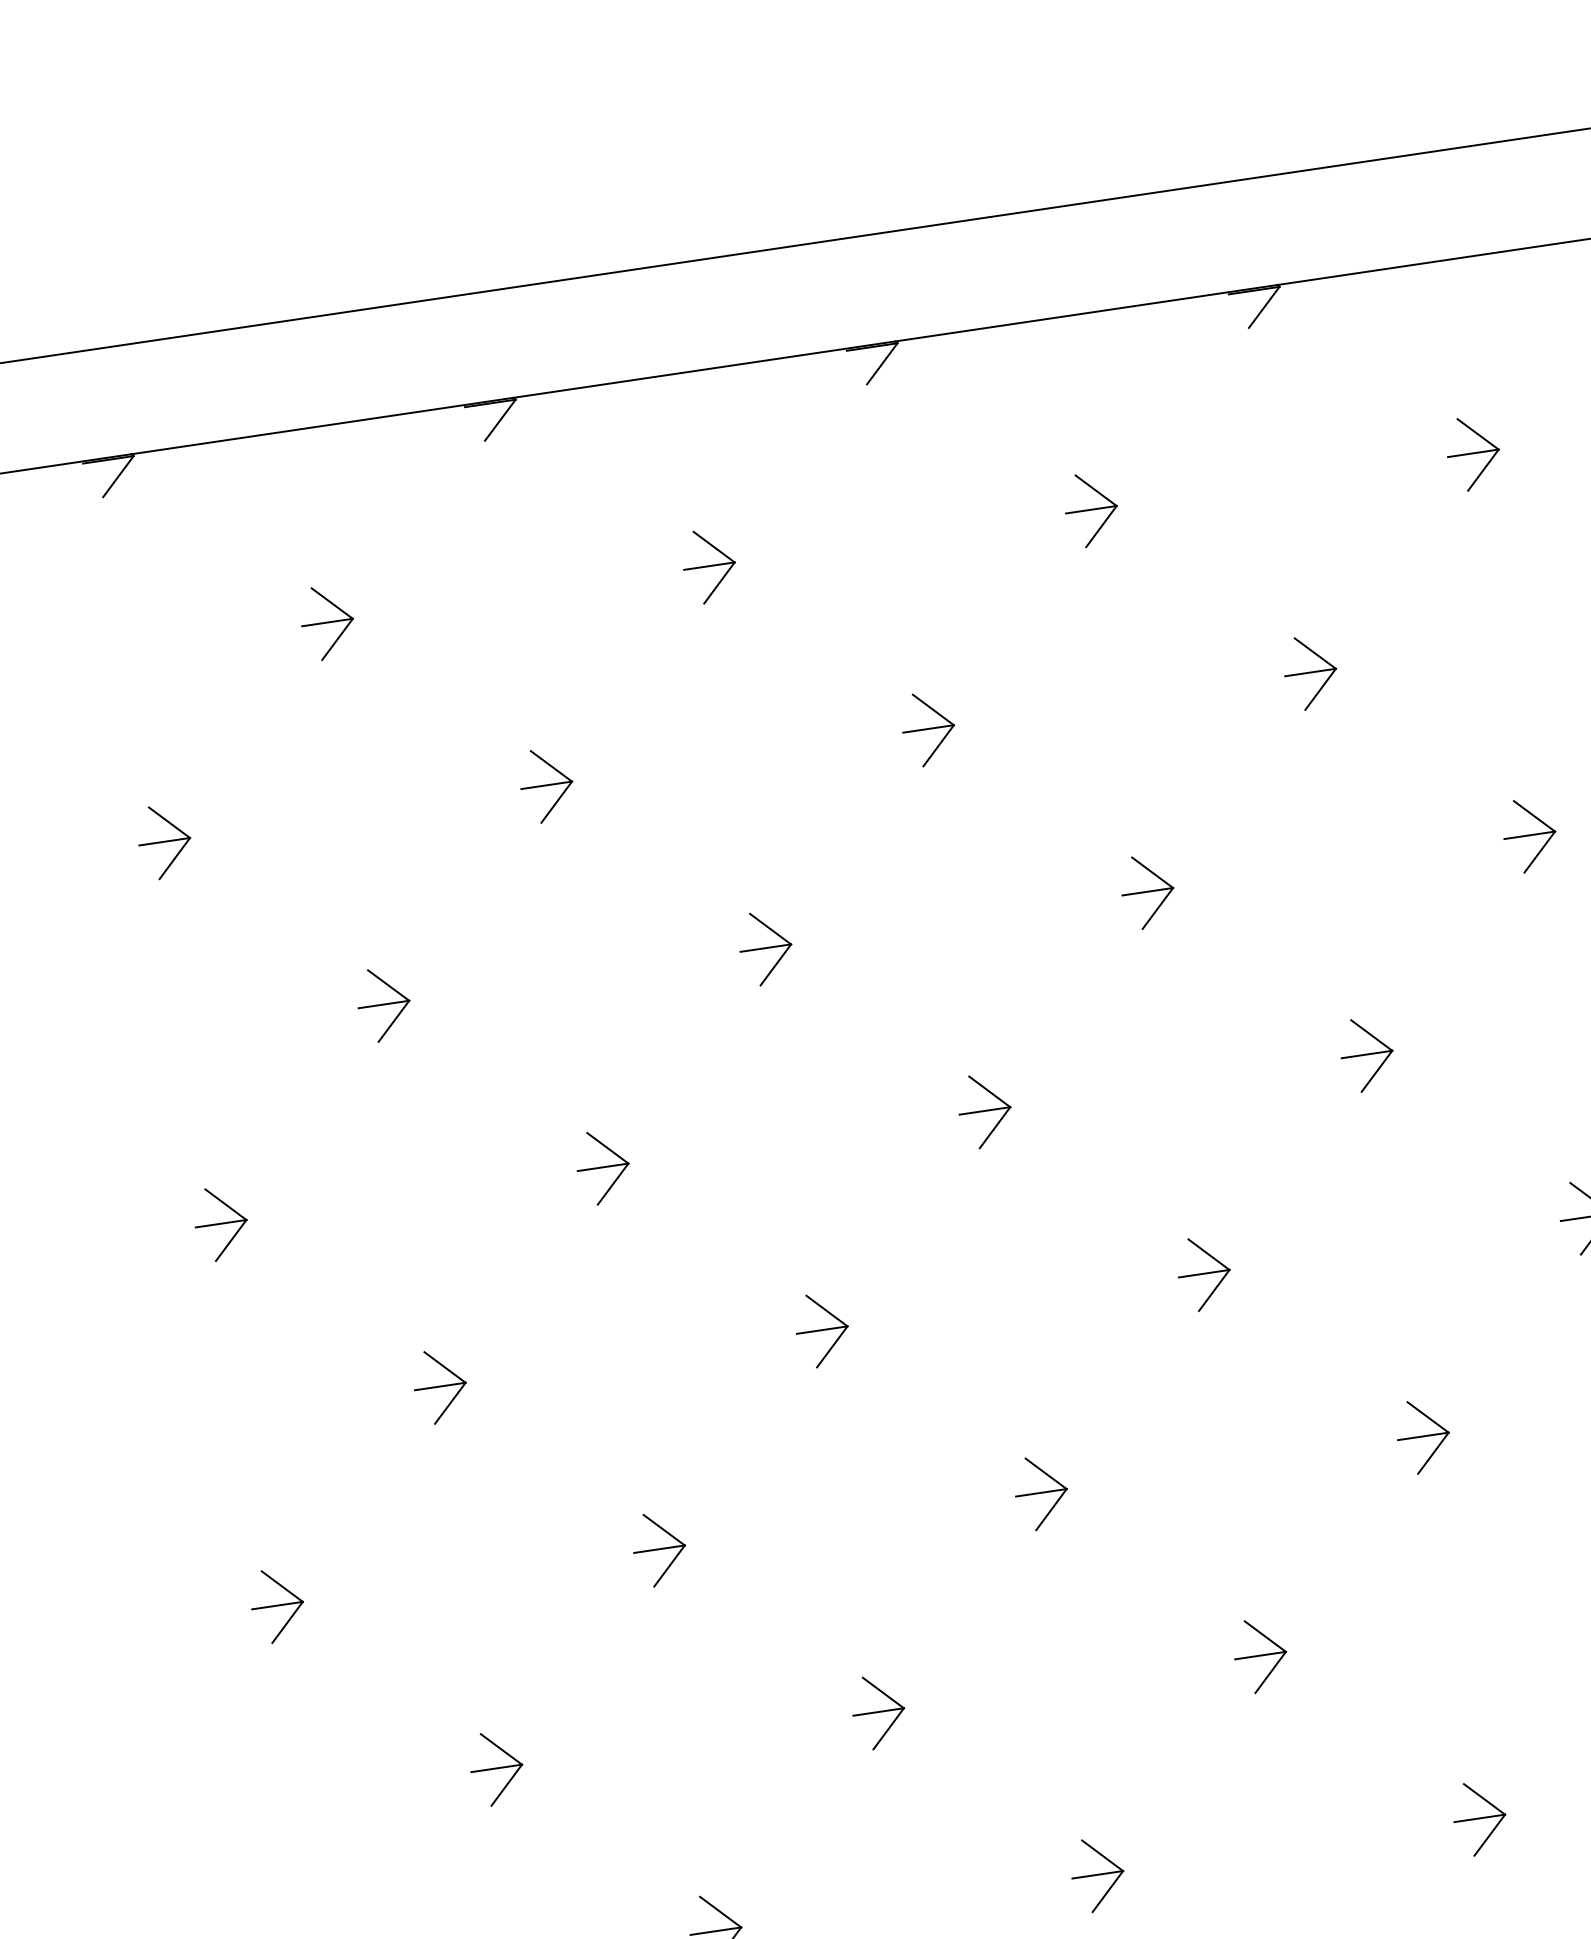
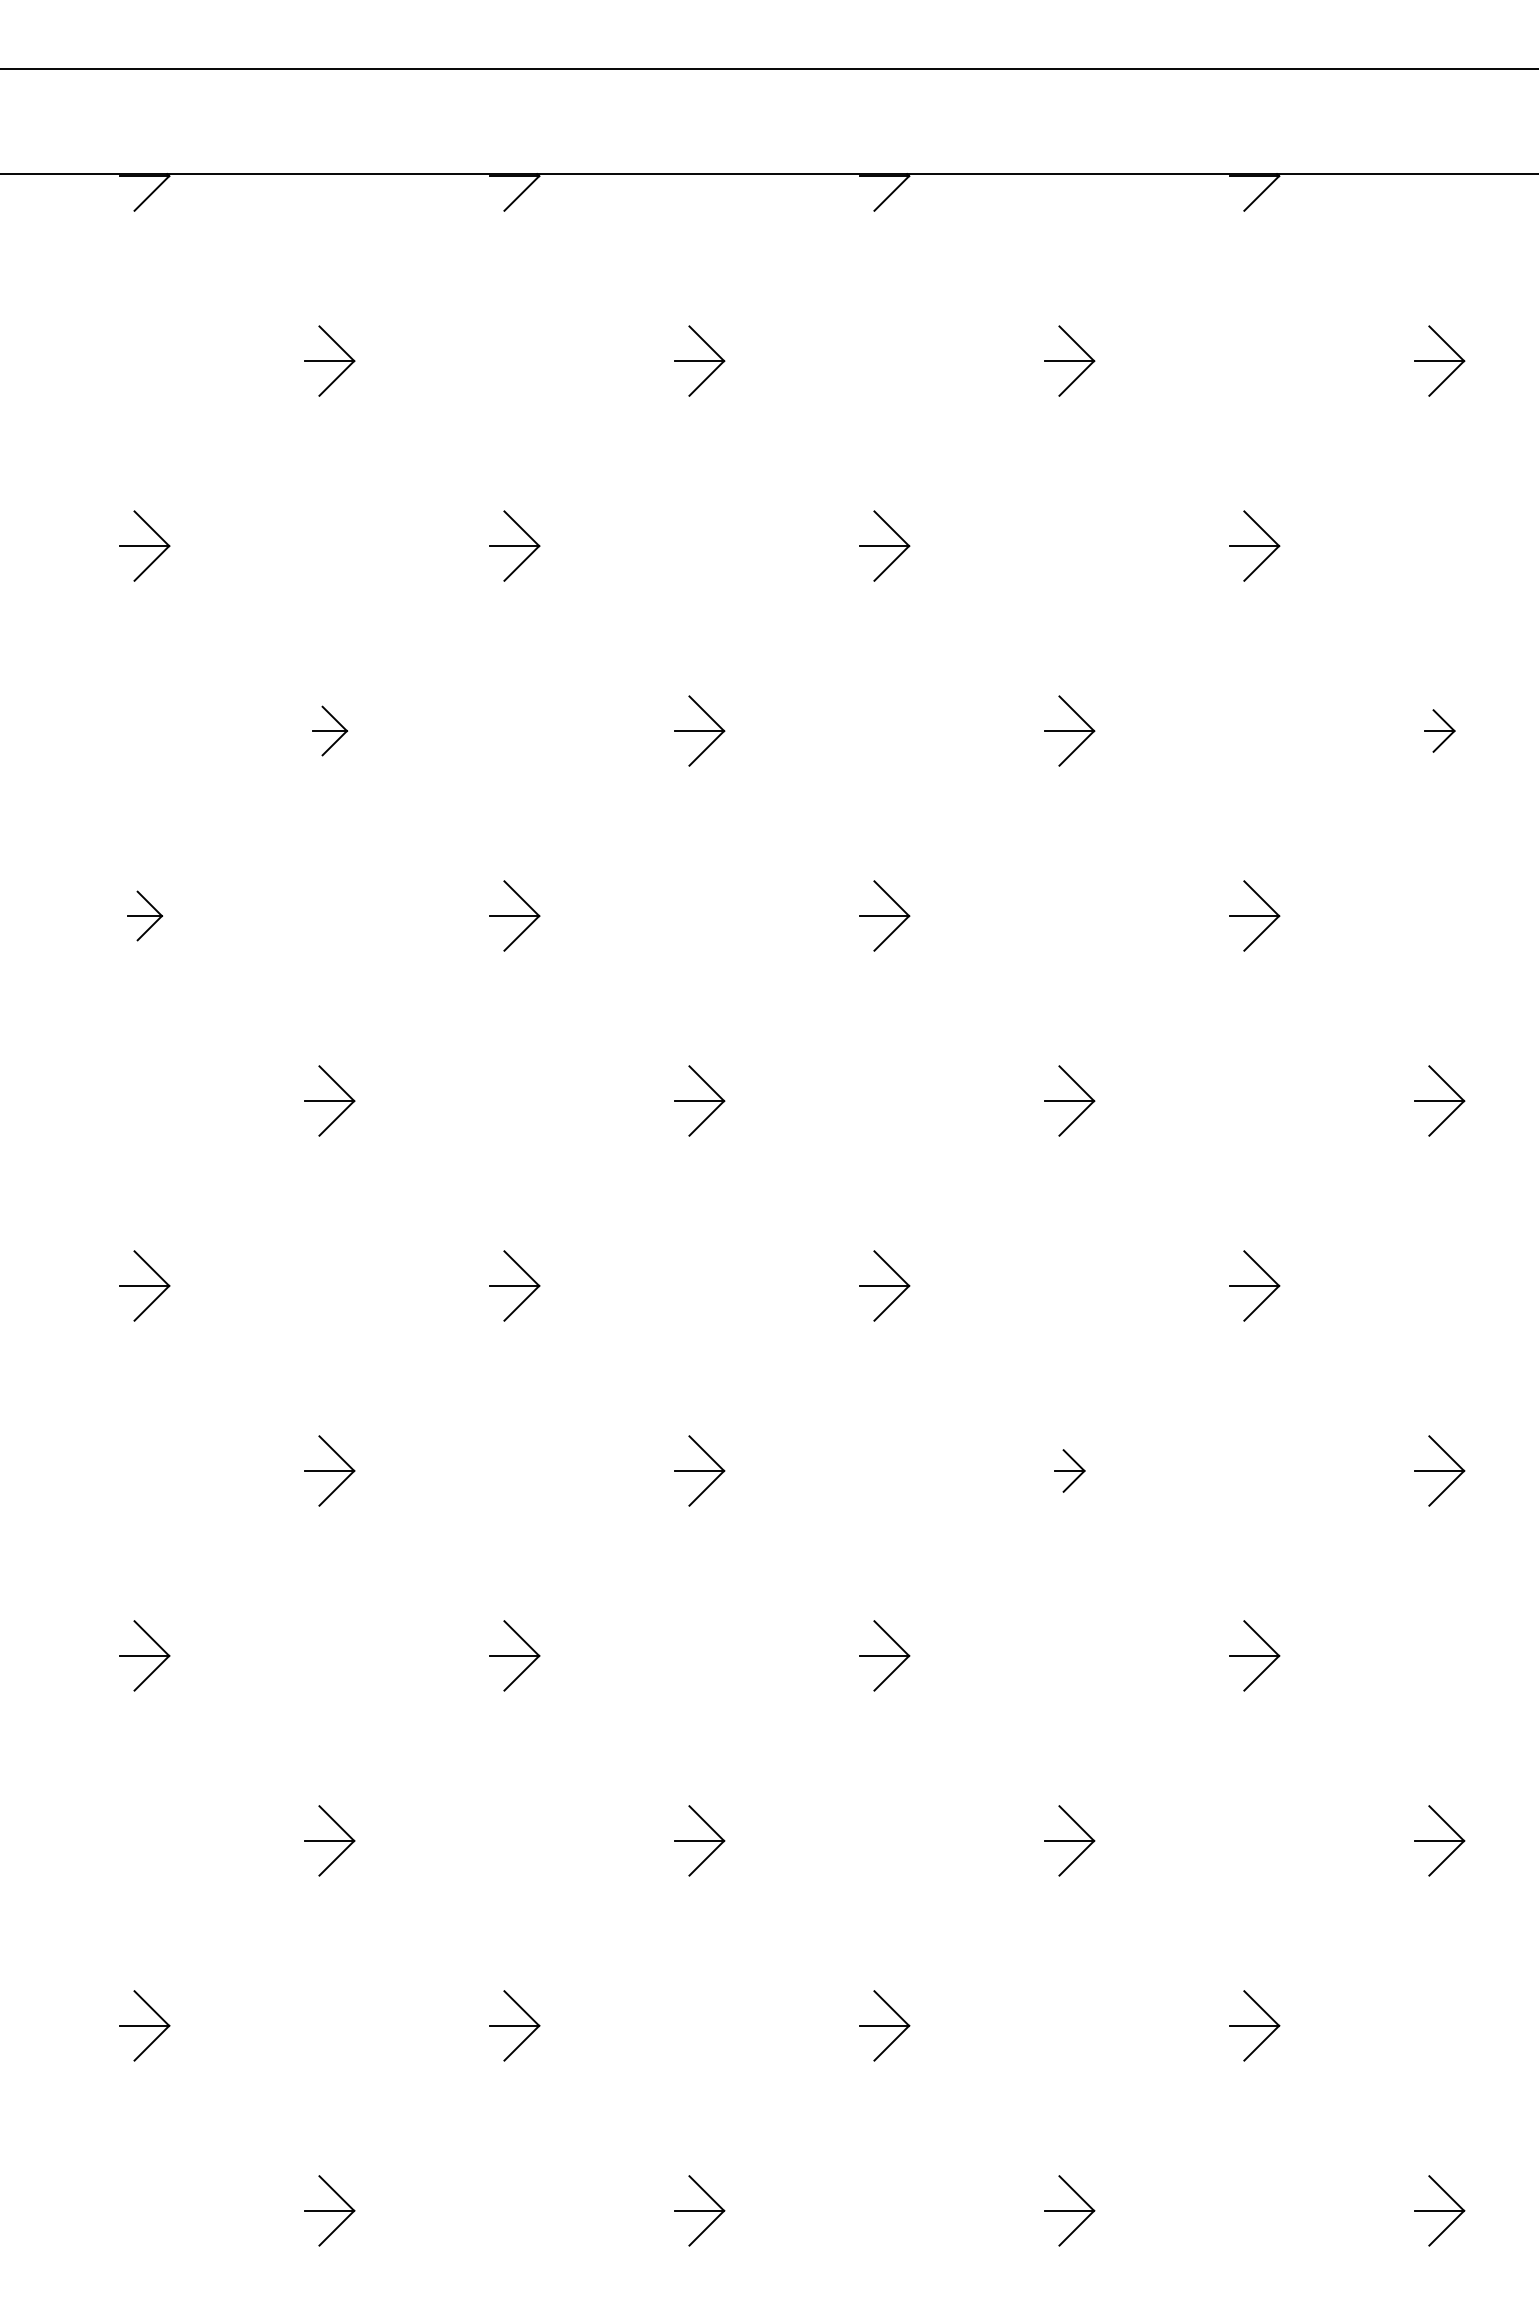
part: (1529, 834) -> (1439, 730), size x0.6
part: (383, 1003) -> (329, 730), size x0.7
part: (220, 1223) -> (144, 915), size x0.7
part: (1260, 1655) -> (1069, 1470), size x0.6

